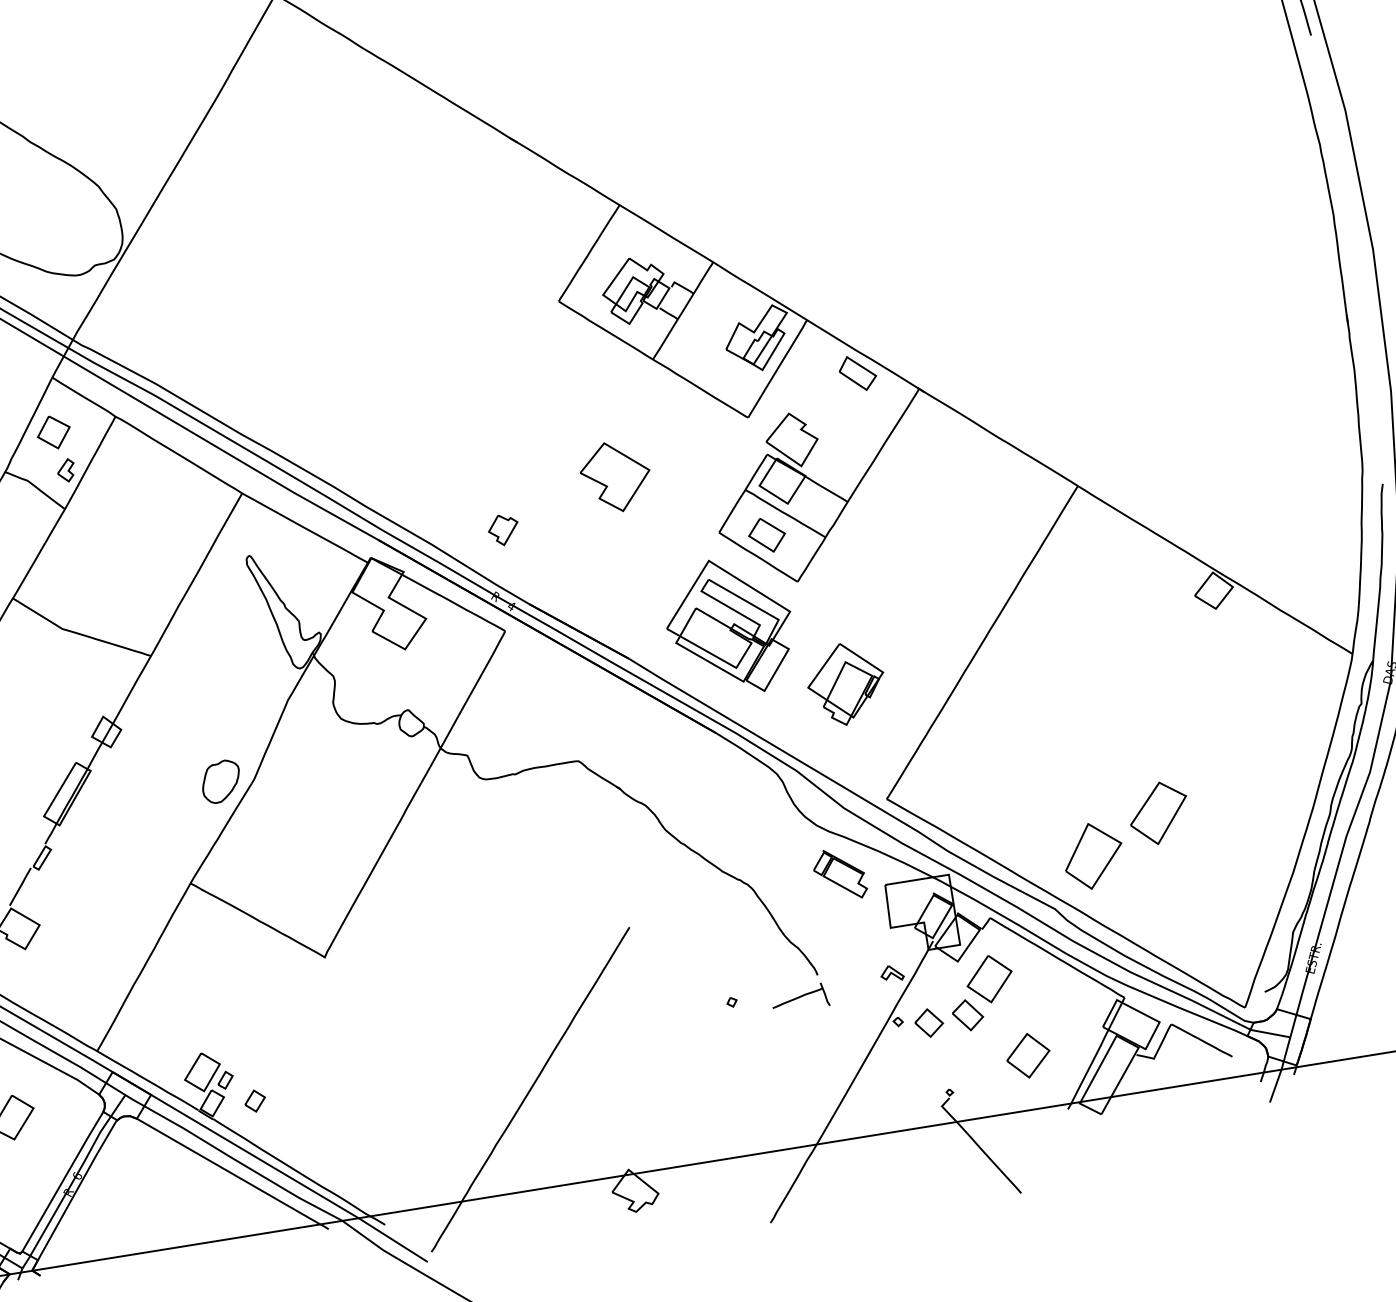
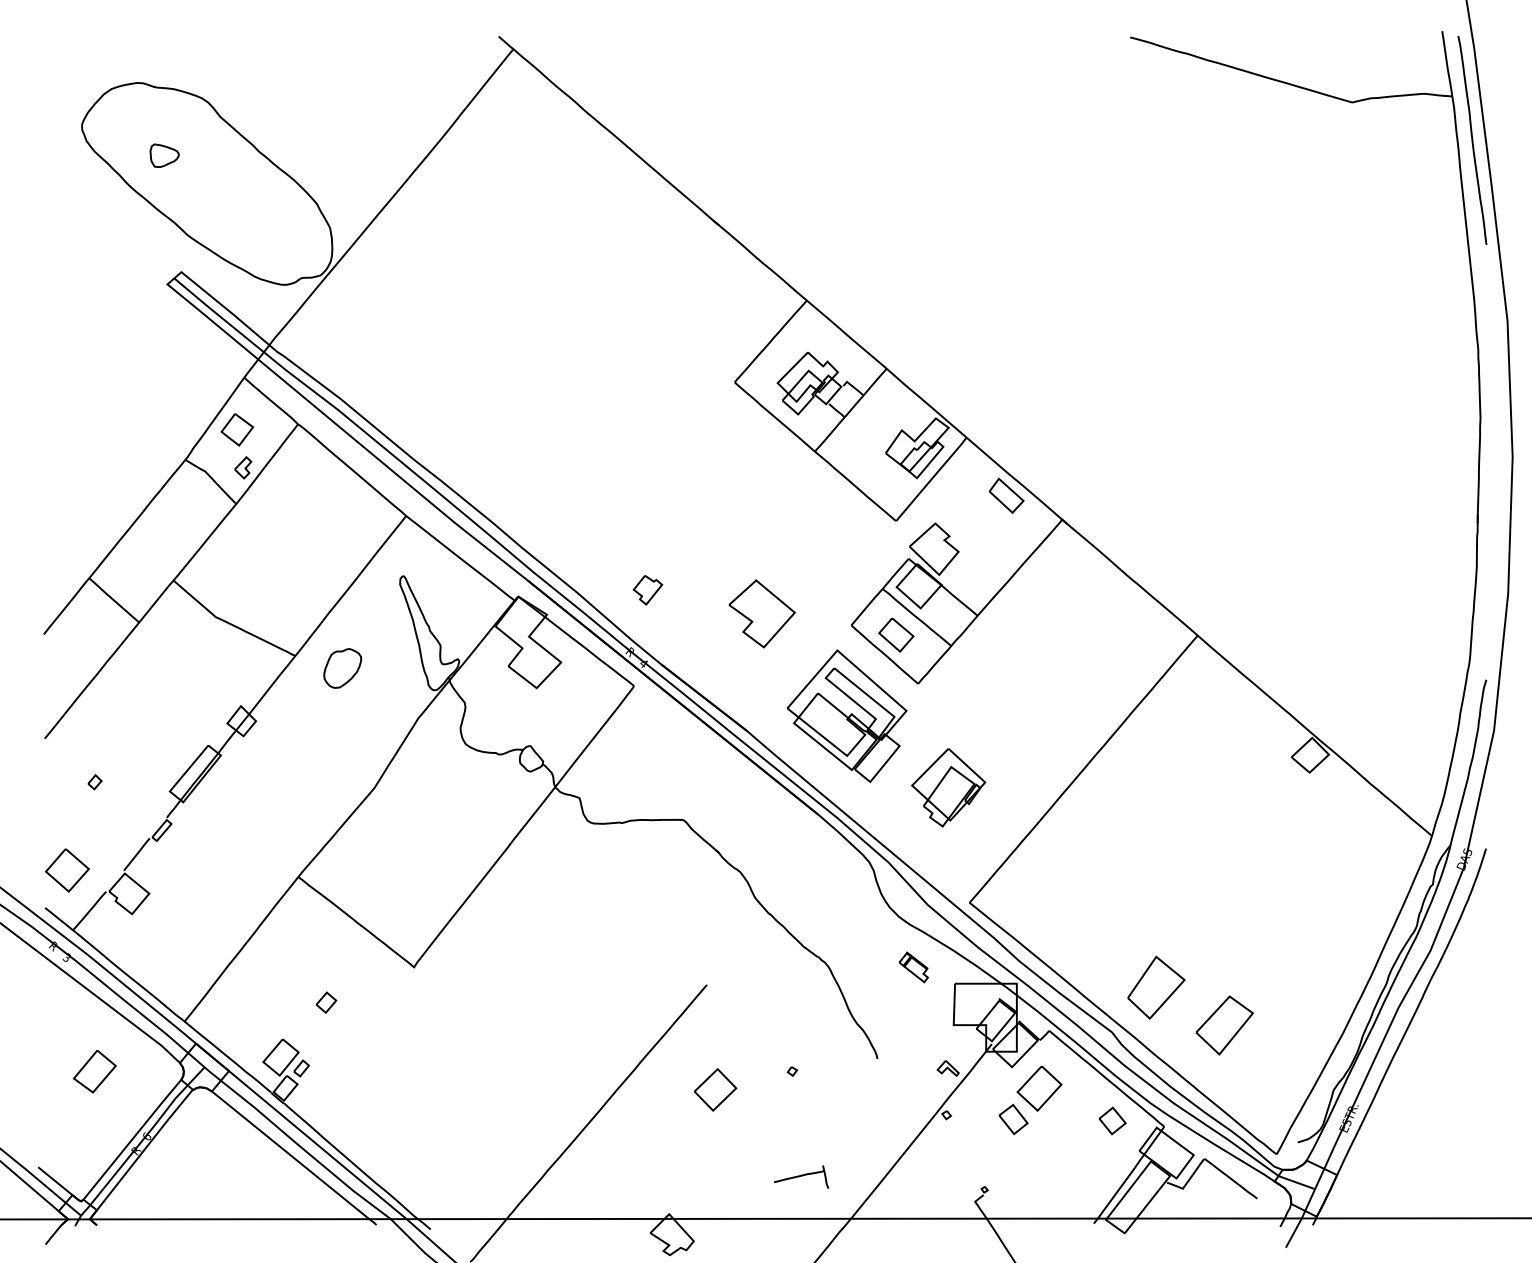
part: (615, 476) -> (761, 613), moved
part: (220, 781) -> (342, 668), moved
part: (1158, 813) -> (1224, 1025), moved
part: (839, 875) -> (913, 967), size x0.6
part: (800, 997) -> (801, 1176), moved
part: (928, 1022) -> (1112, 1120), moved
part: (1028, 1055) -> (715, 1089), moved
part: (255, 1100) -> (326, 1002), moved

